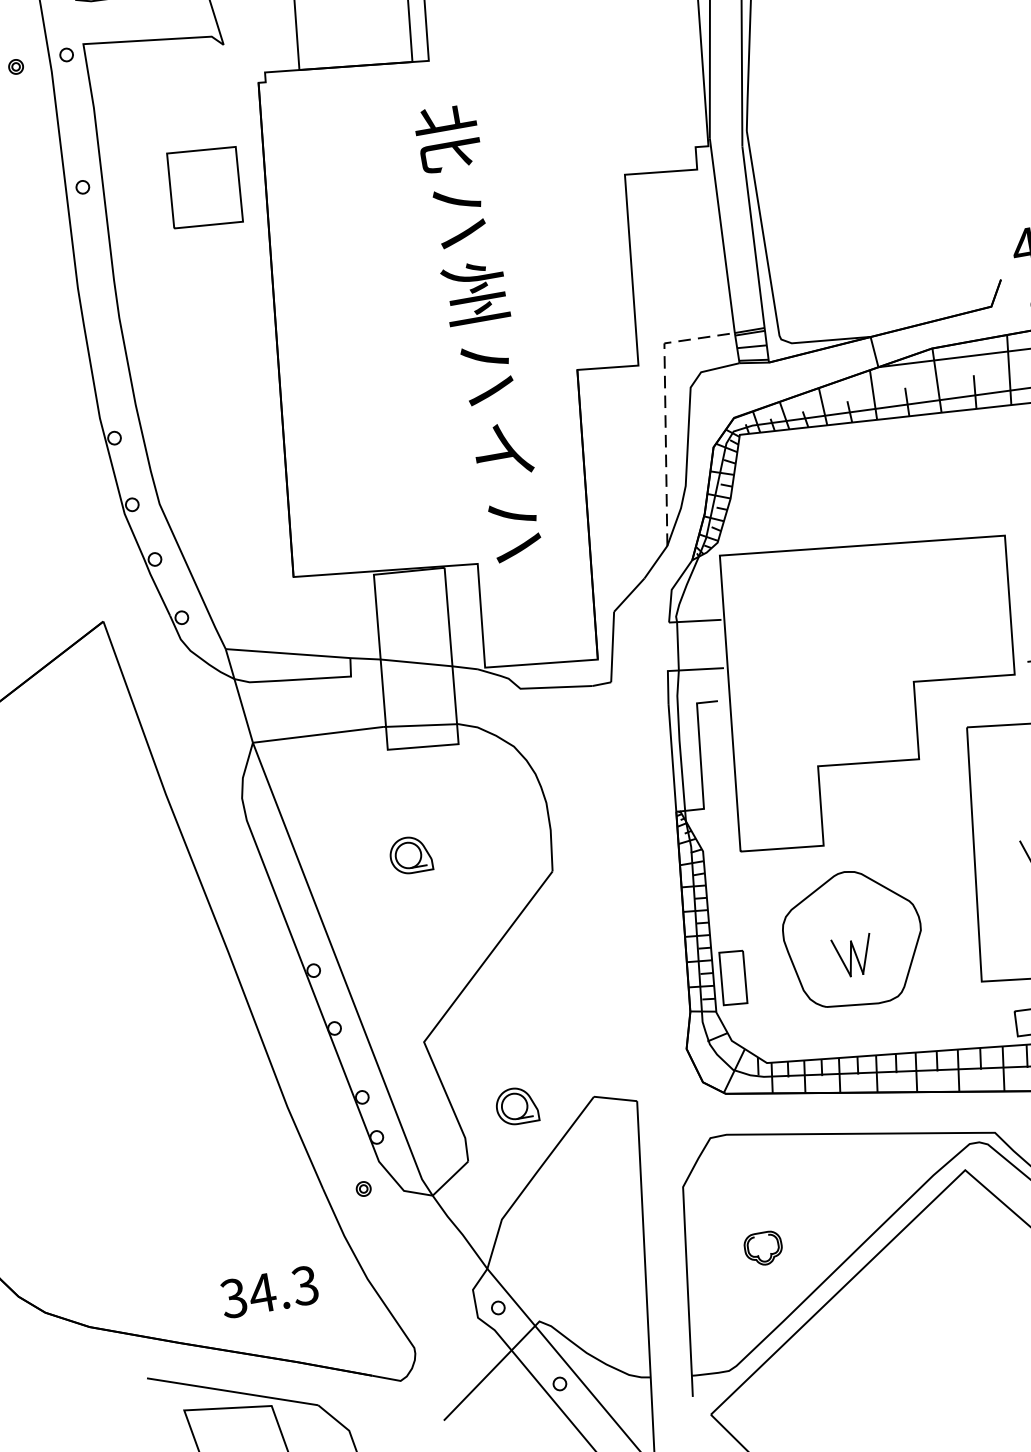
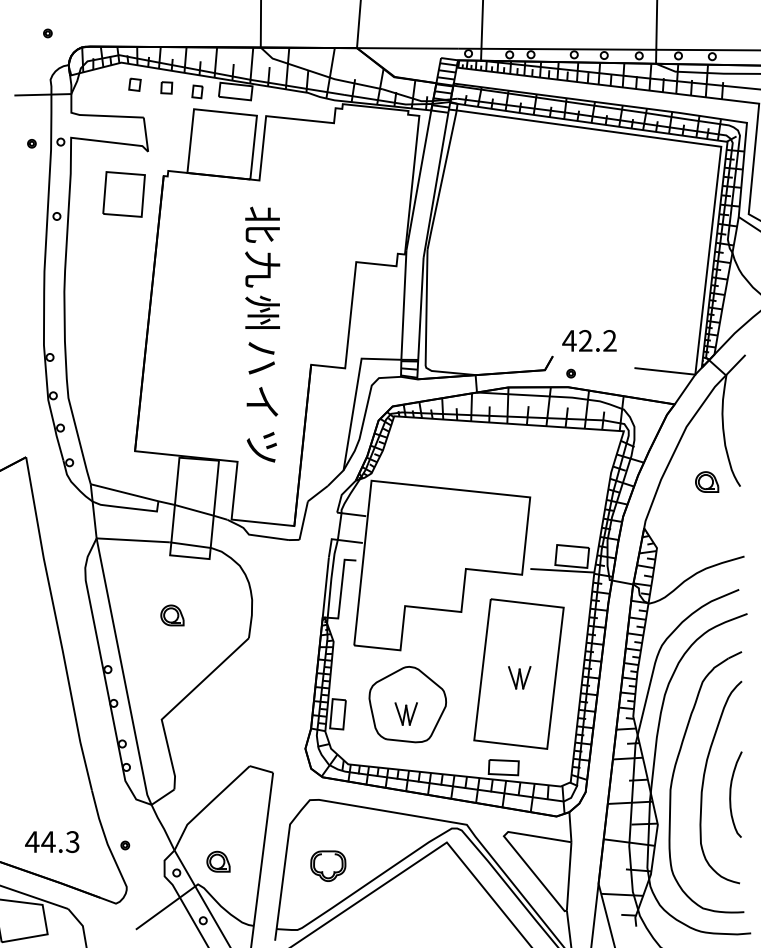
part: (203, 187) -> (123, 194), moved
text: (461, 216) -> (262, 269), ハ -> 九
line: (664, 406) -> (355, 393), dashed -> solid
text: (515, 531) -> (261, 447), ハ -> ツ
part: (516, 1105) -> (218, 861), moved
part: (364, 1188) -> (125, 845), moved
part: (763, 1247) -> (328, 865), size x1.67
text: (234, 1299) -> (32, 842), 34.3 -> 44.3

